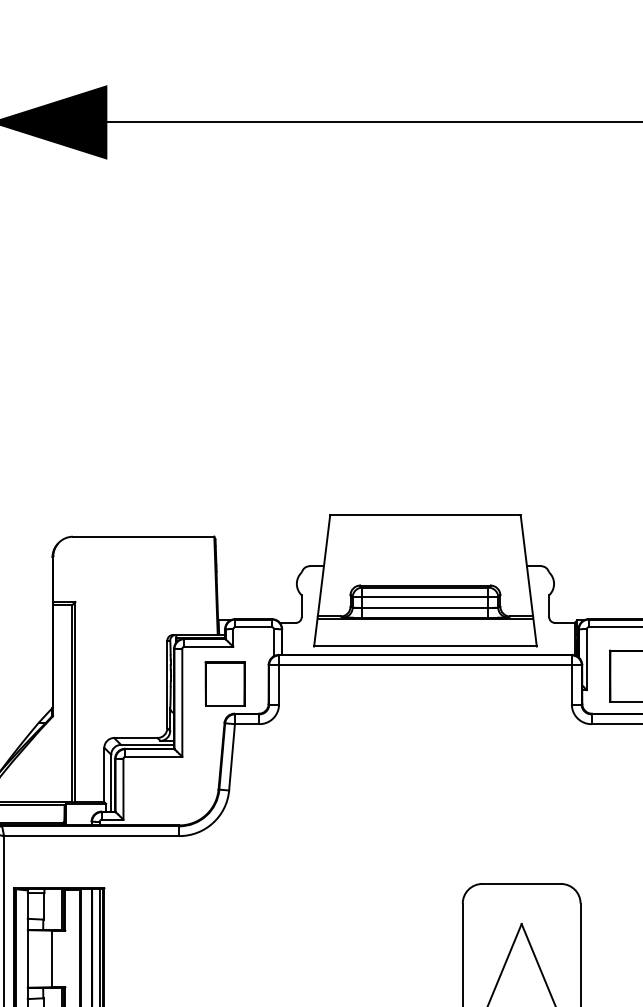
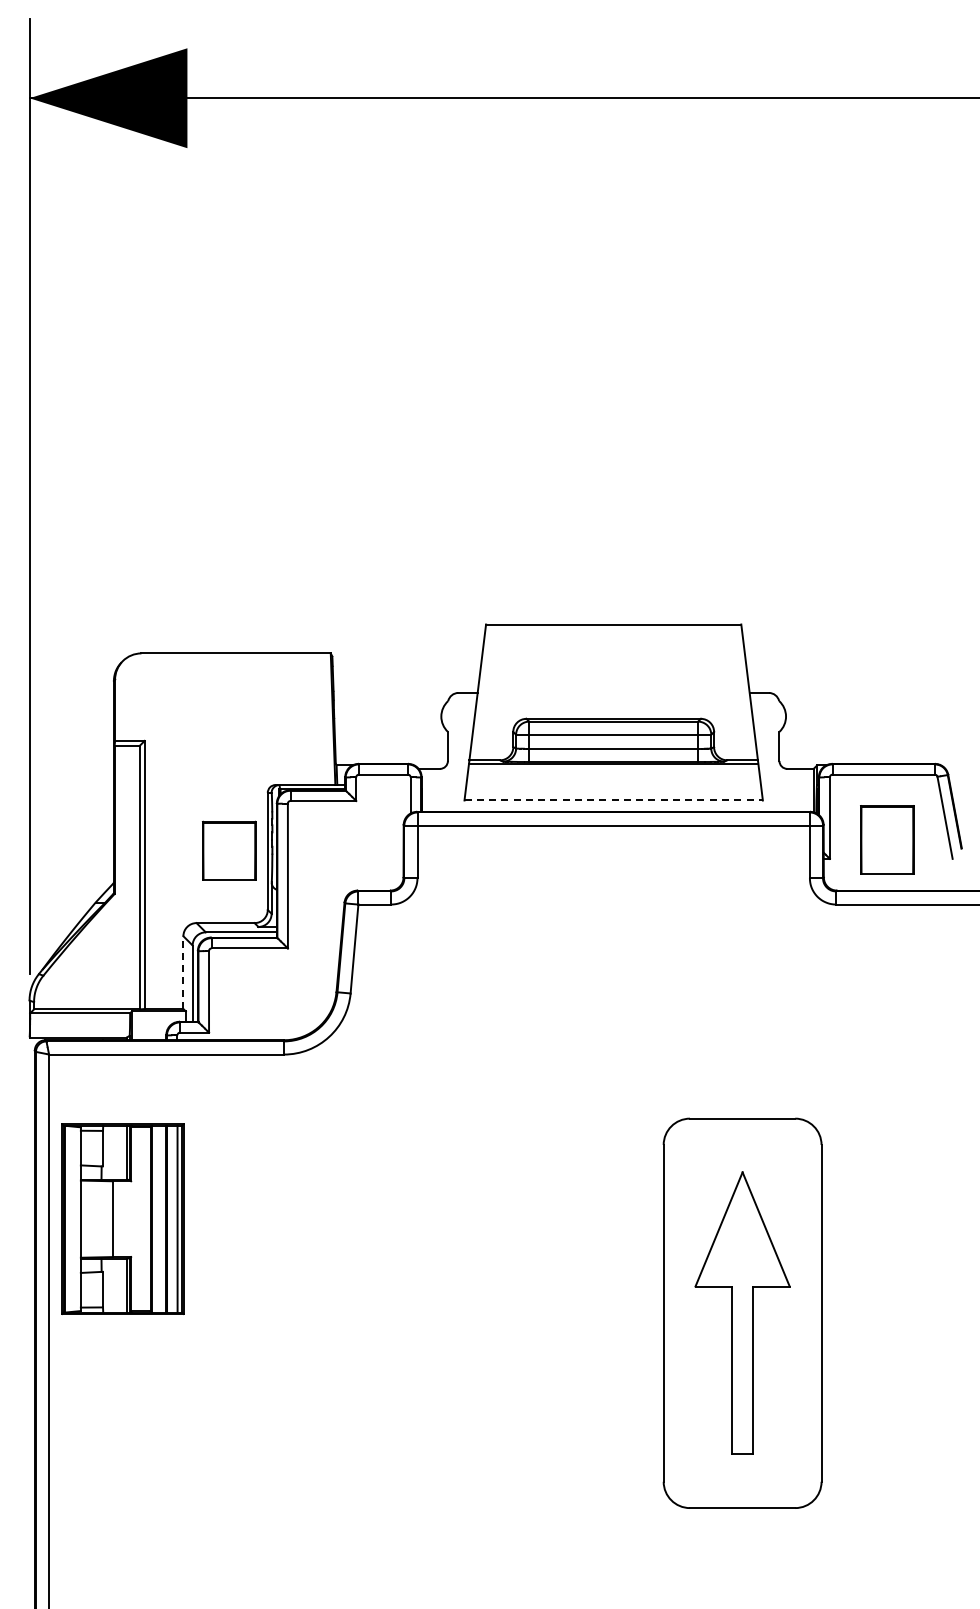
line: (426, 646) -> (614, 800), solid -> dashed
part: (225, 683) -> (229, 850), moved
line: (104, 774) -> (183, 972), solid -> dashed

